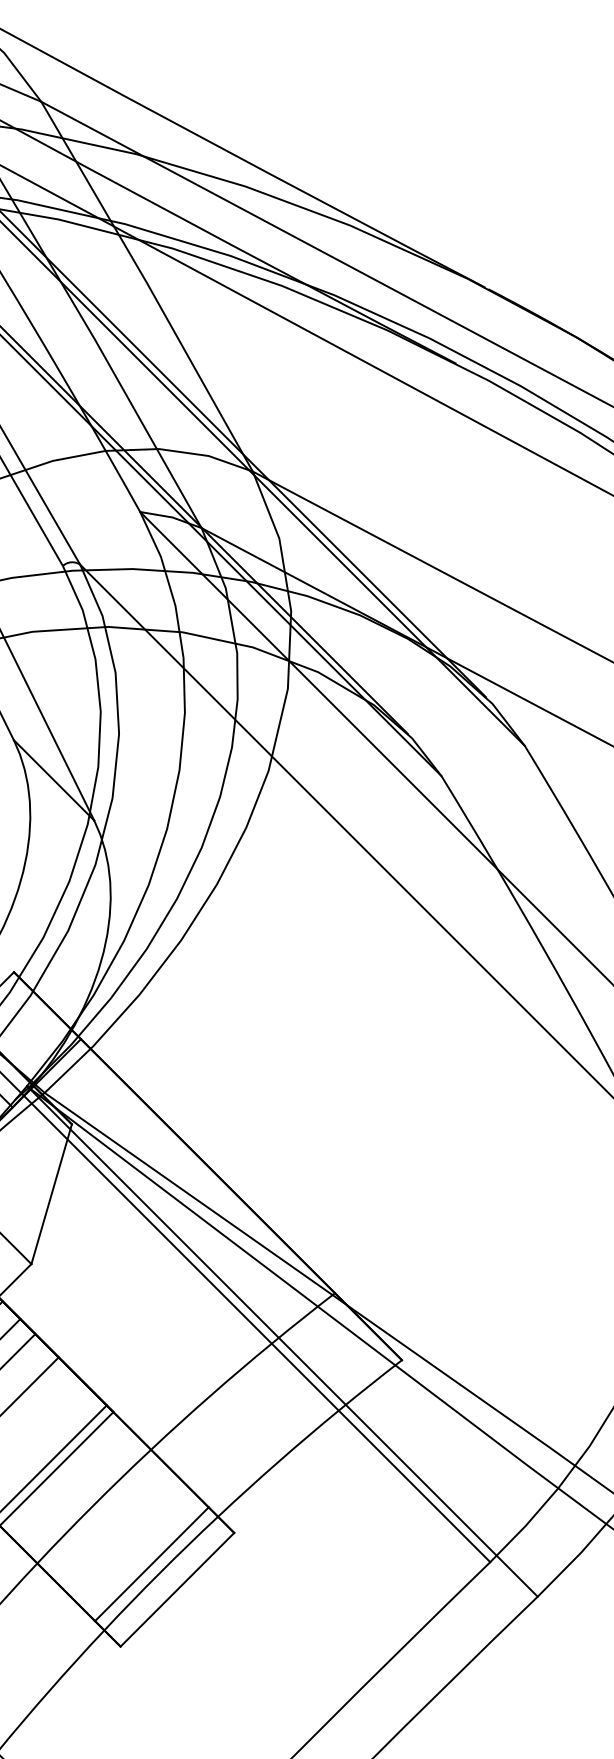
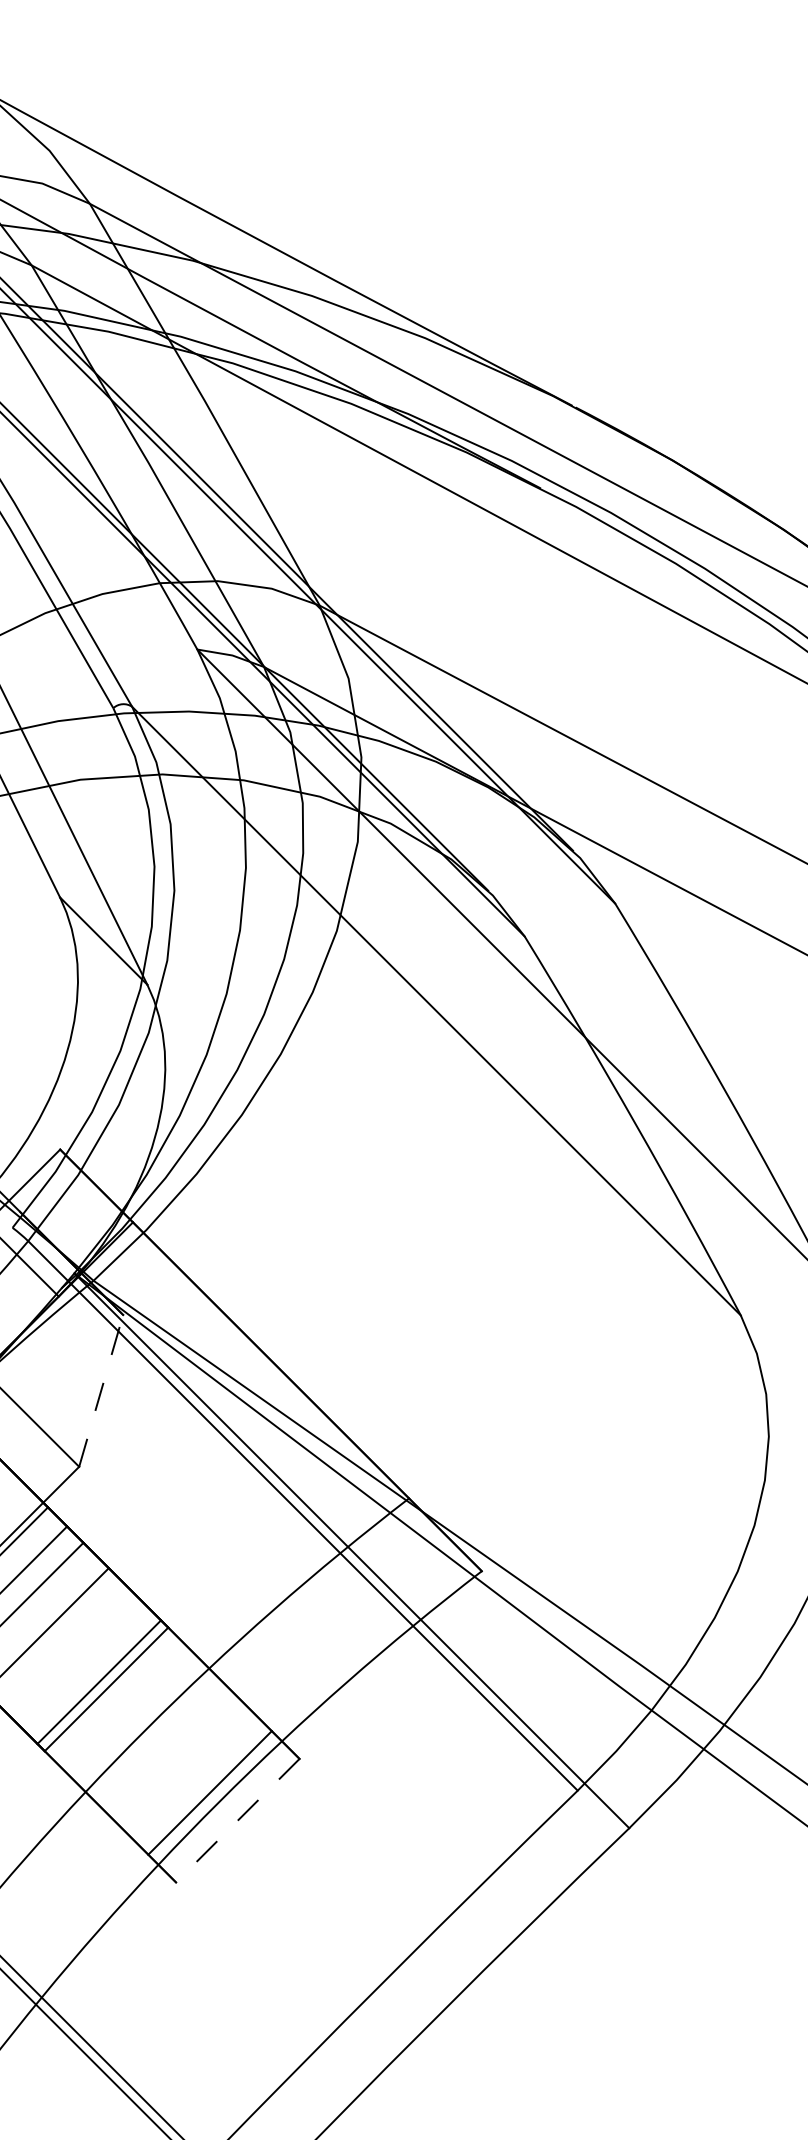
line: (51, 1193) -> (101, 1390), solid -> dashed
line: (177, 1590) -> (237, 1821), solid -> dashed

